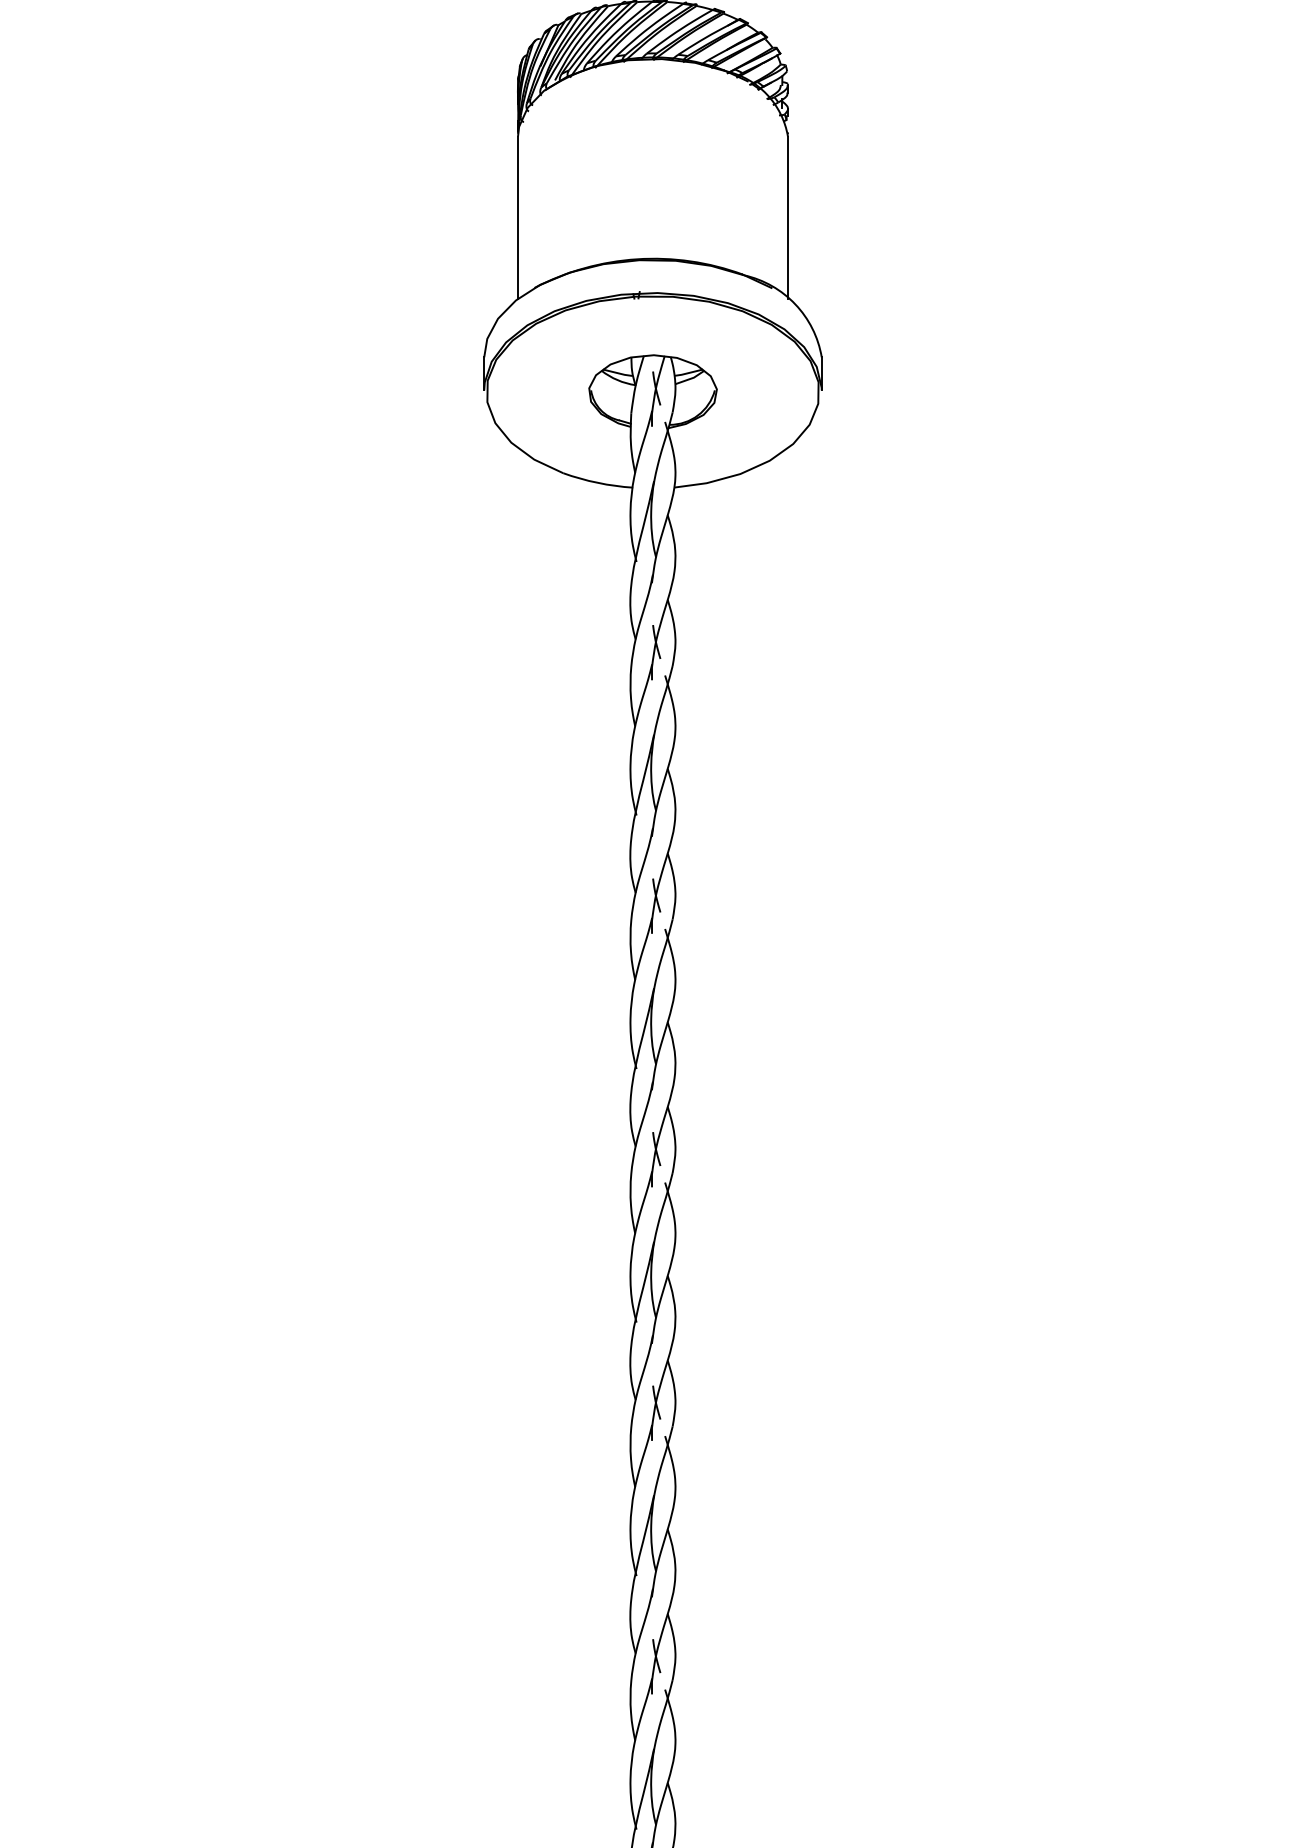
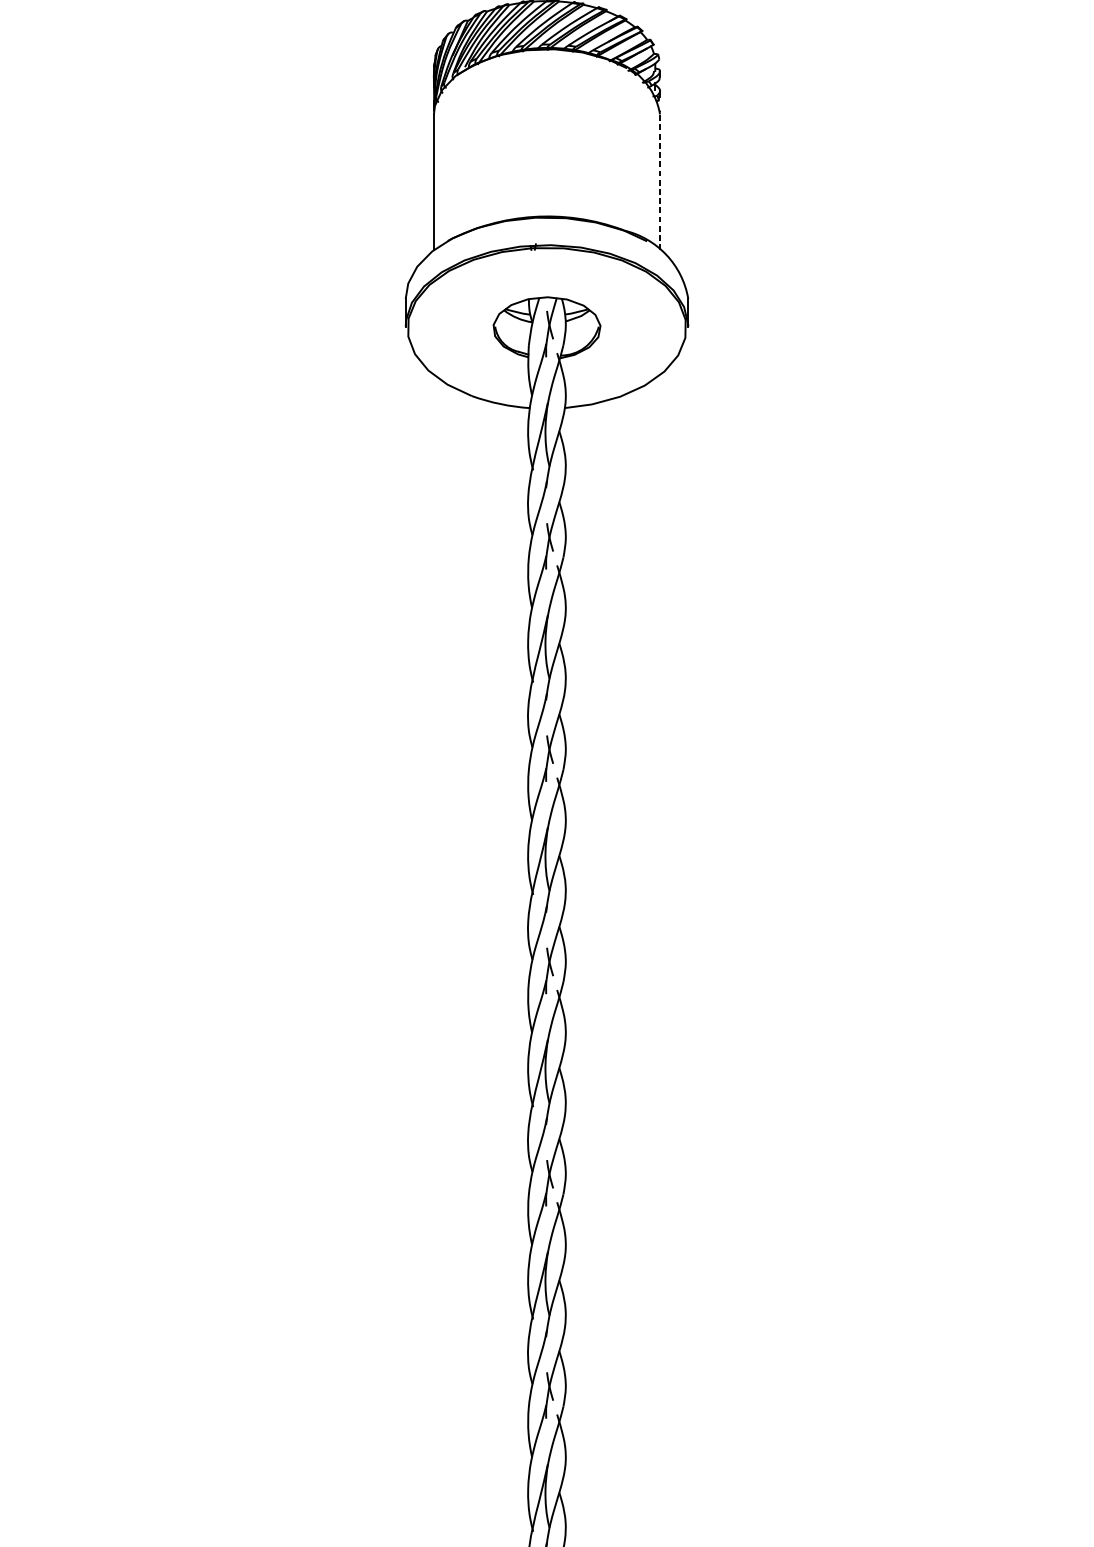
line: (787, 217) -> (659, 181), solid -> dashed

